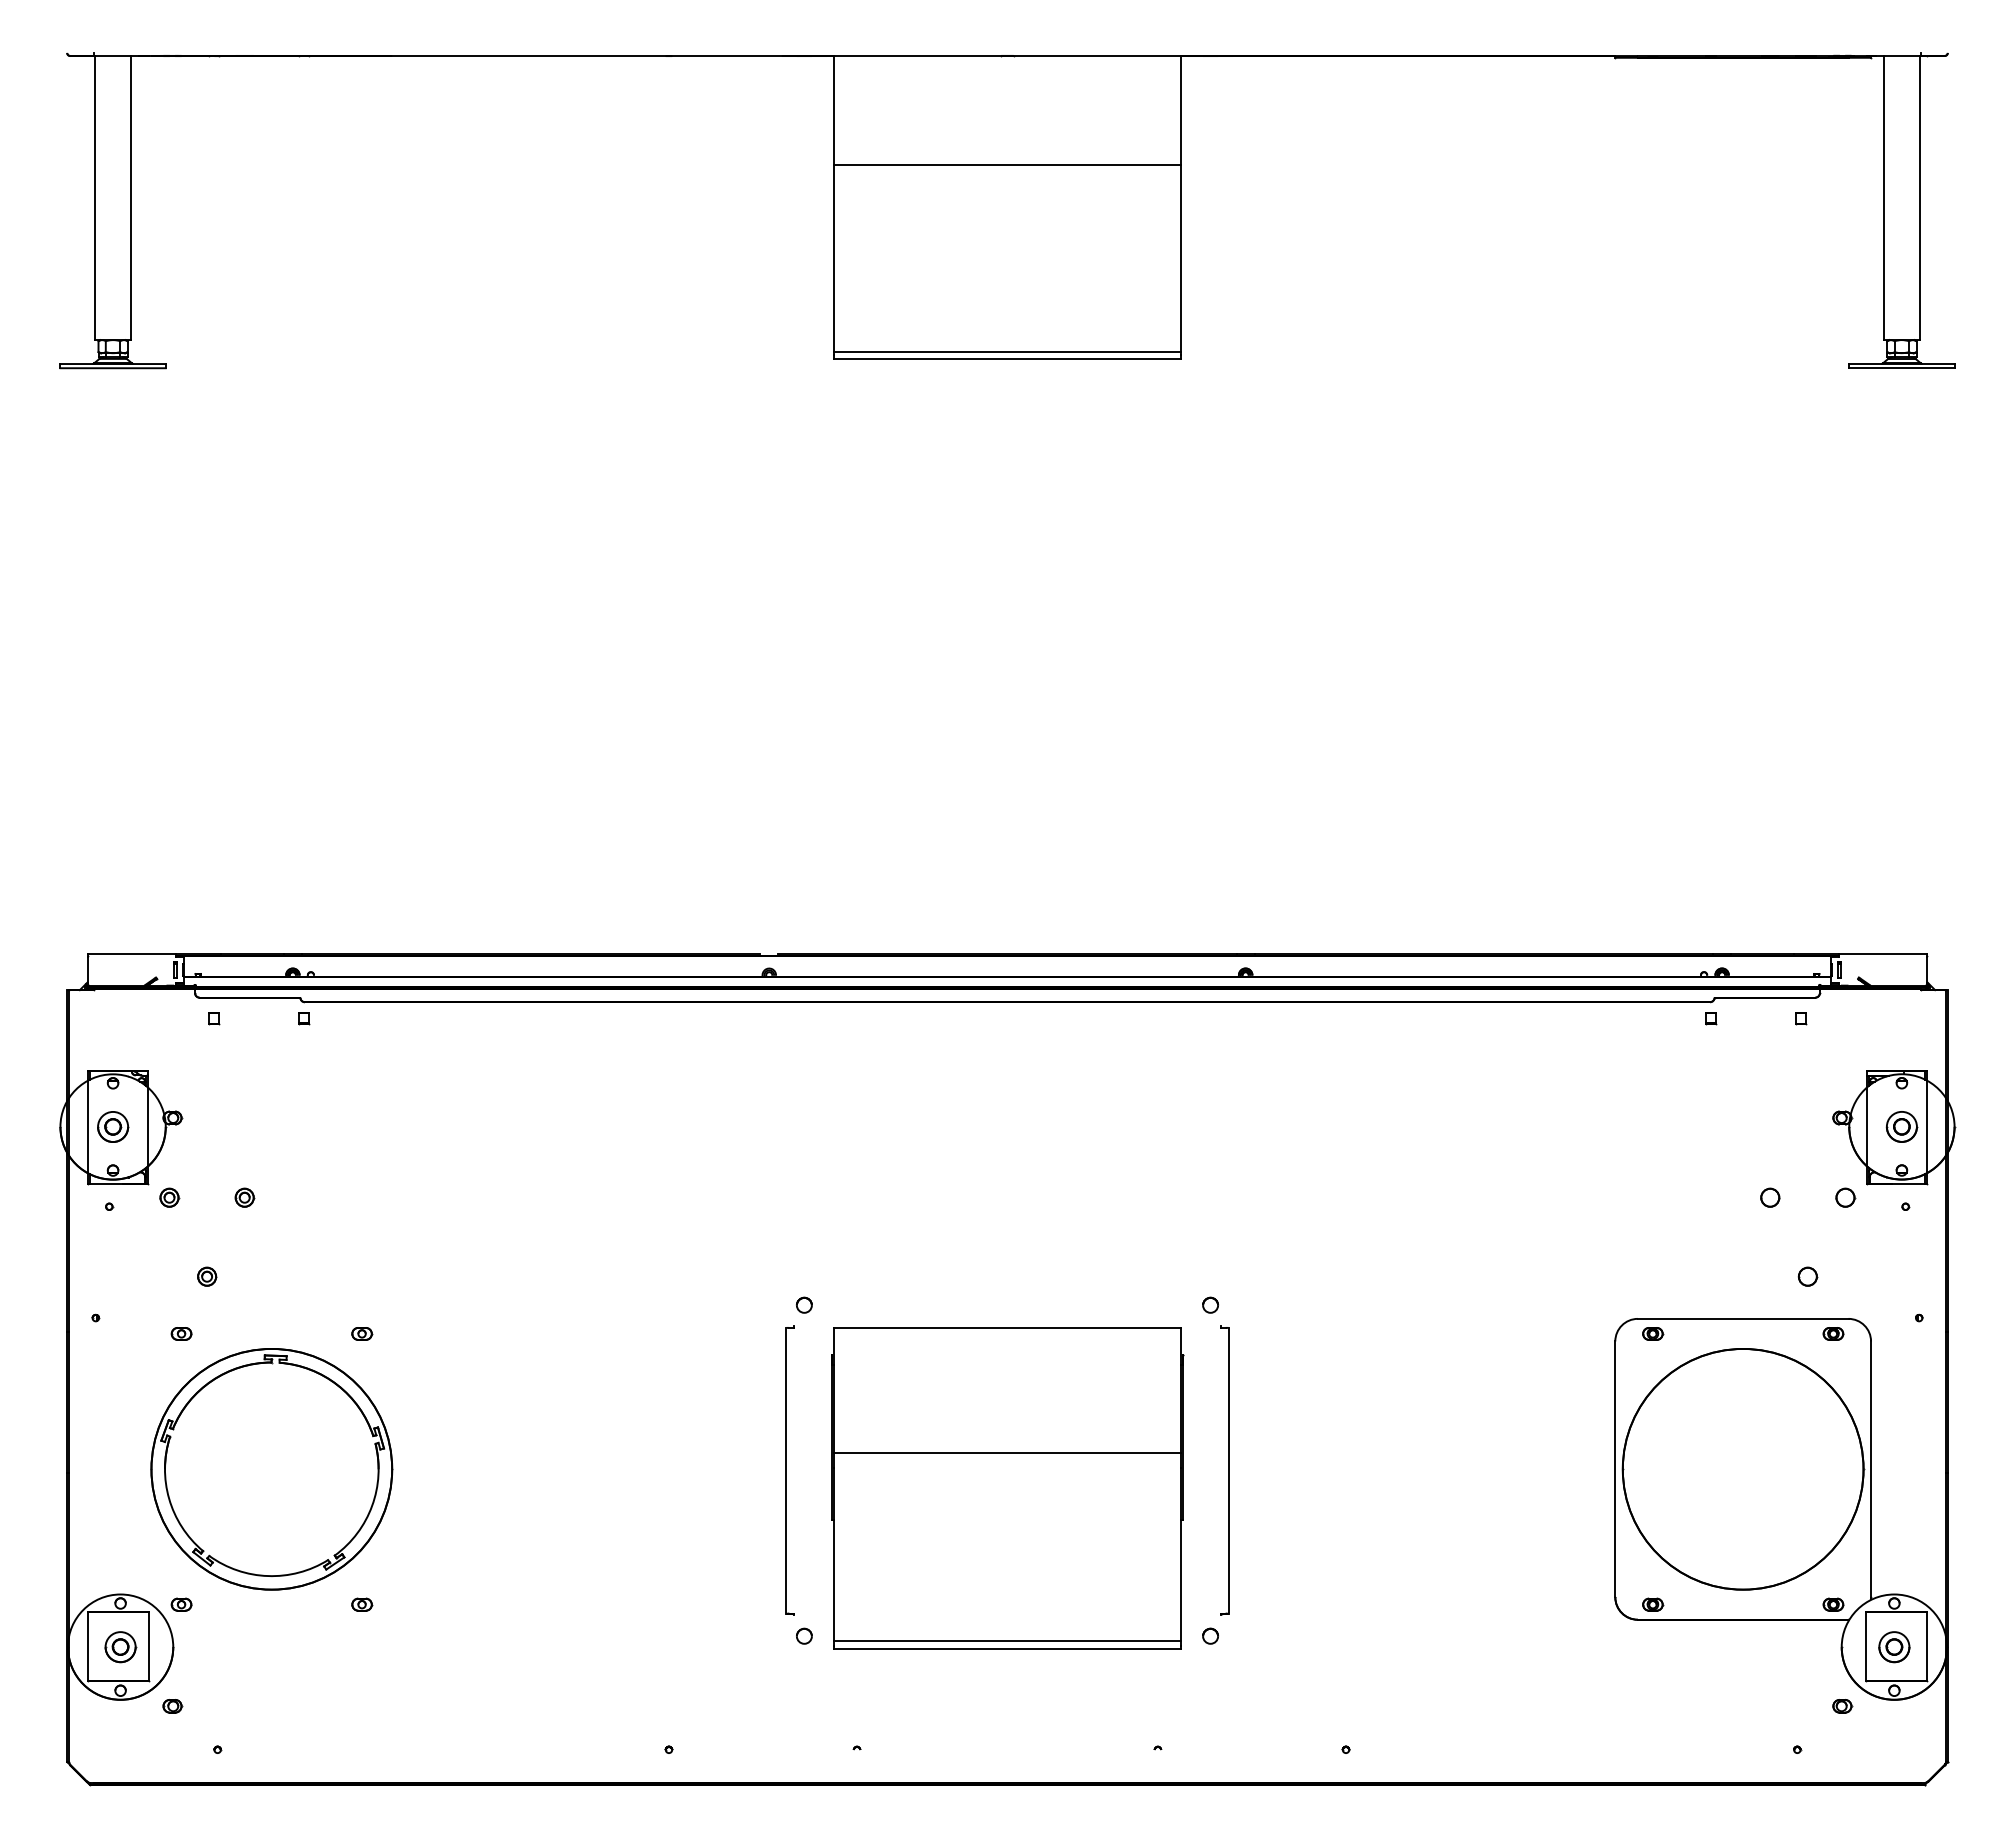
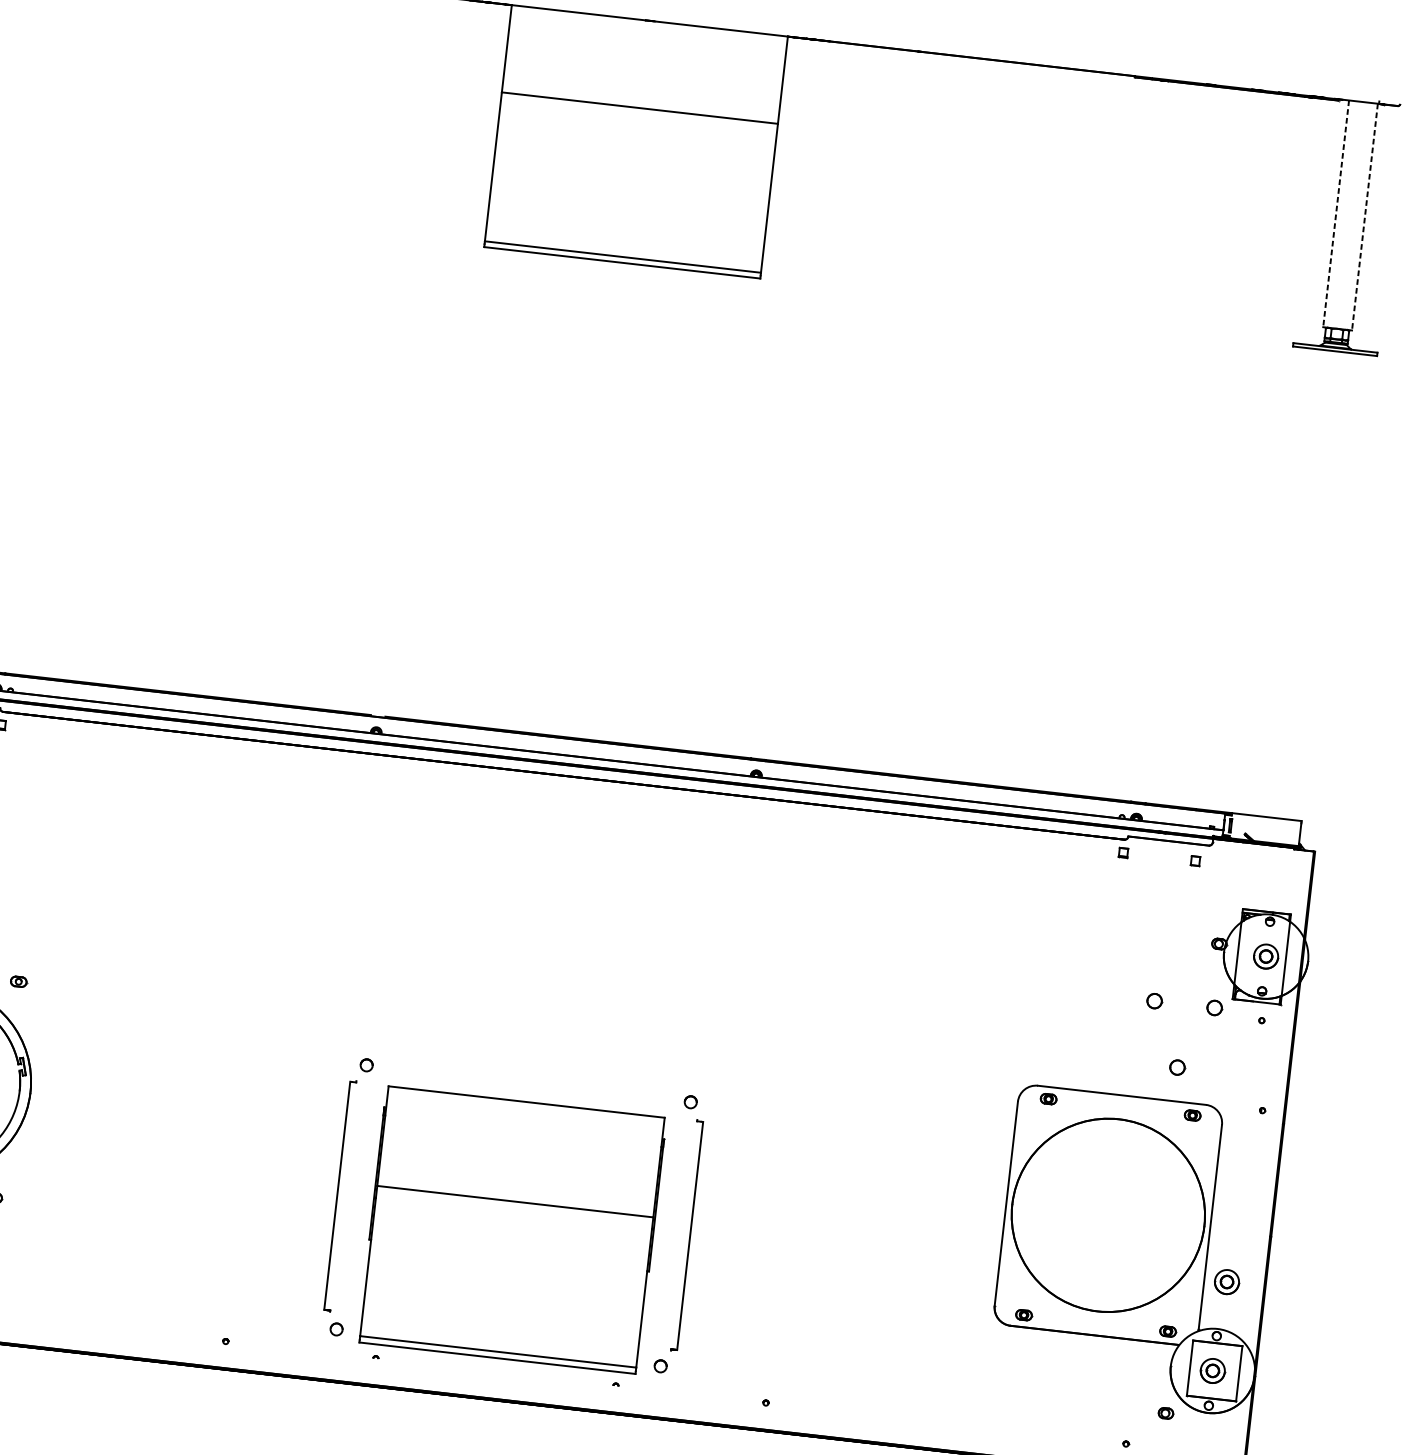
line: (1883, 198) -> (1335, 214), solid -> dashed
line: (1919, 198) -> (1364, 217), solid -> dashed
part: (1007, 1472) -> (513, 1217), moved
part: (1899, 1535) -> (1227, 1282), added

